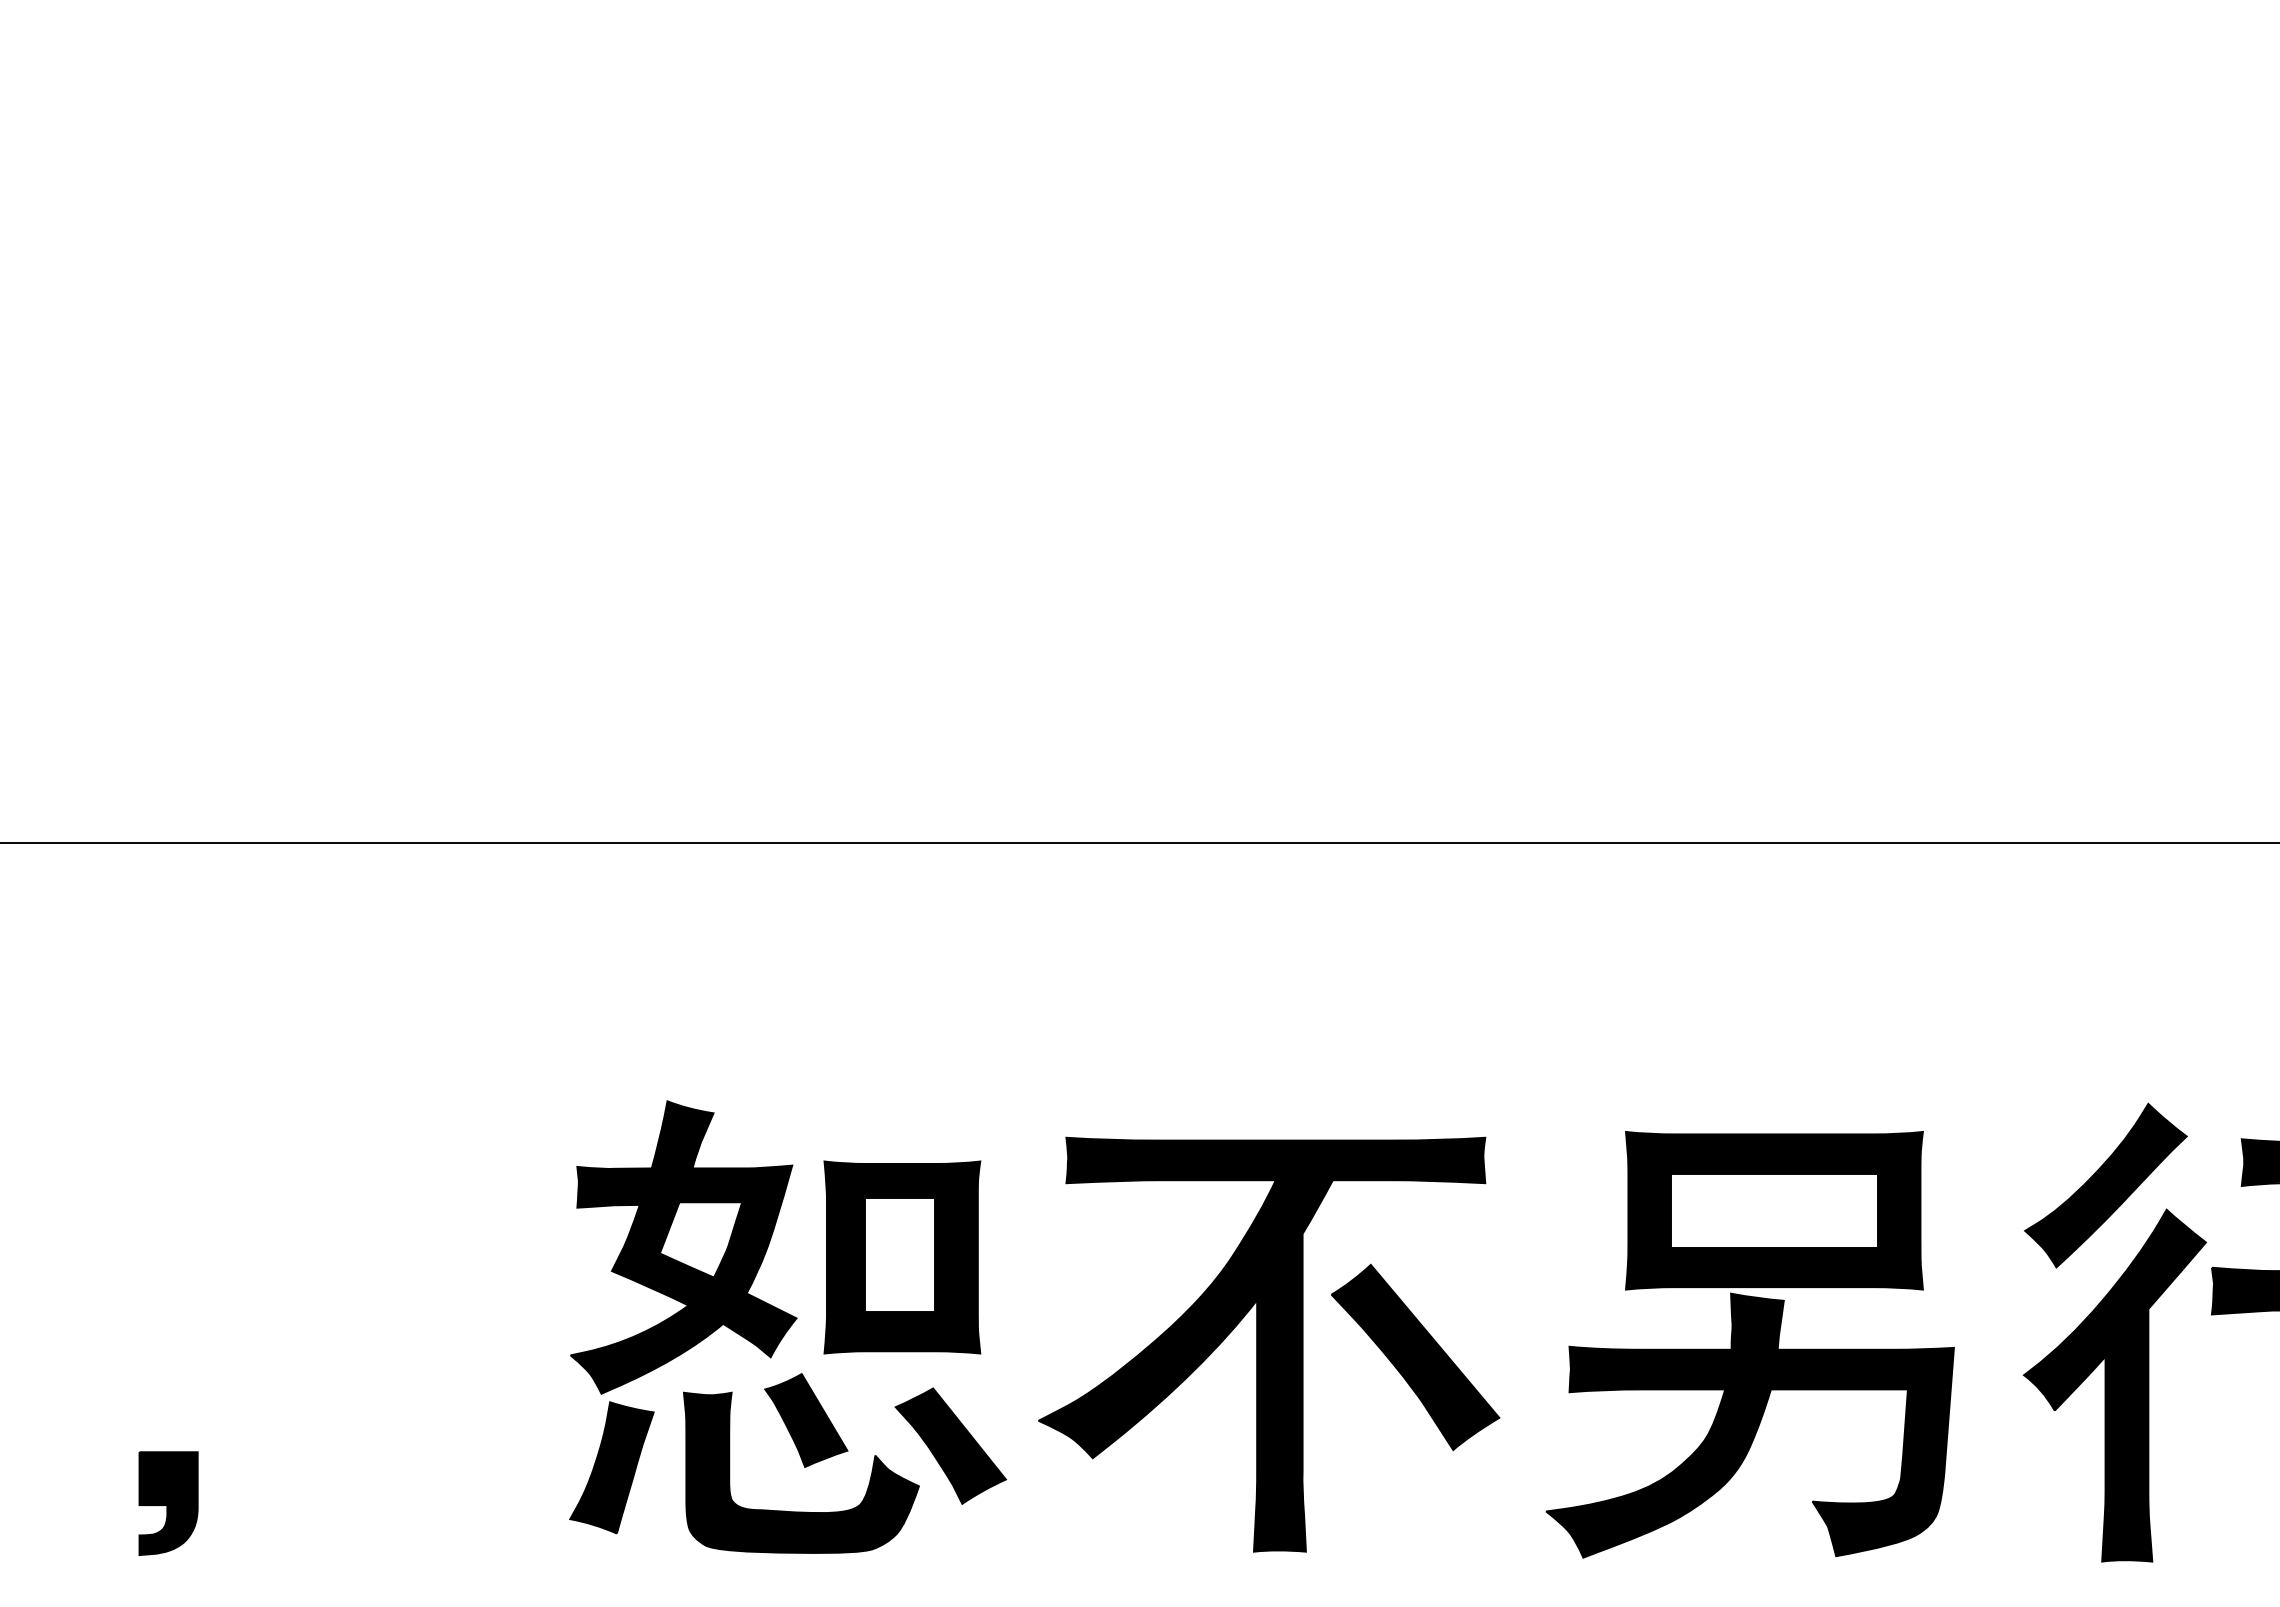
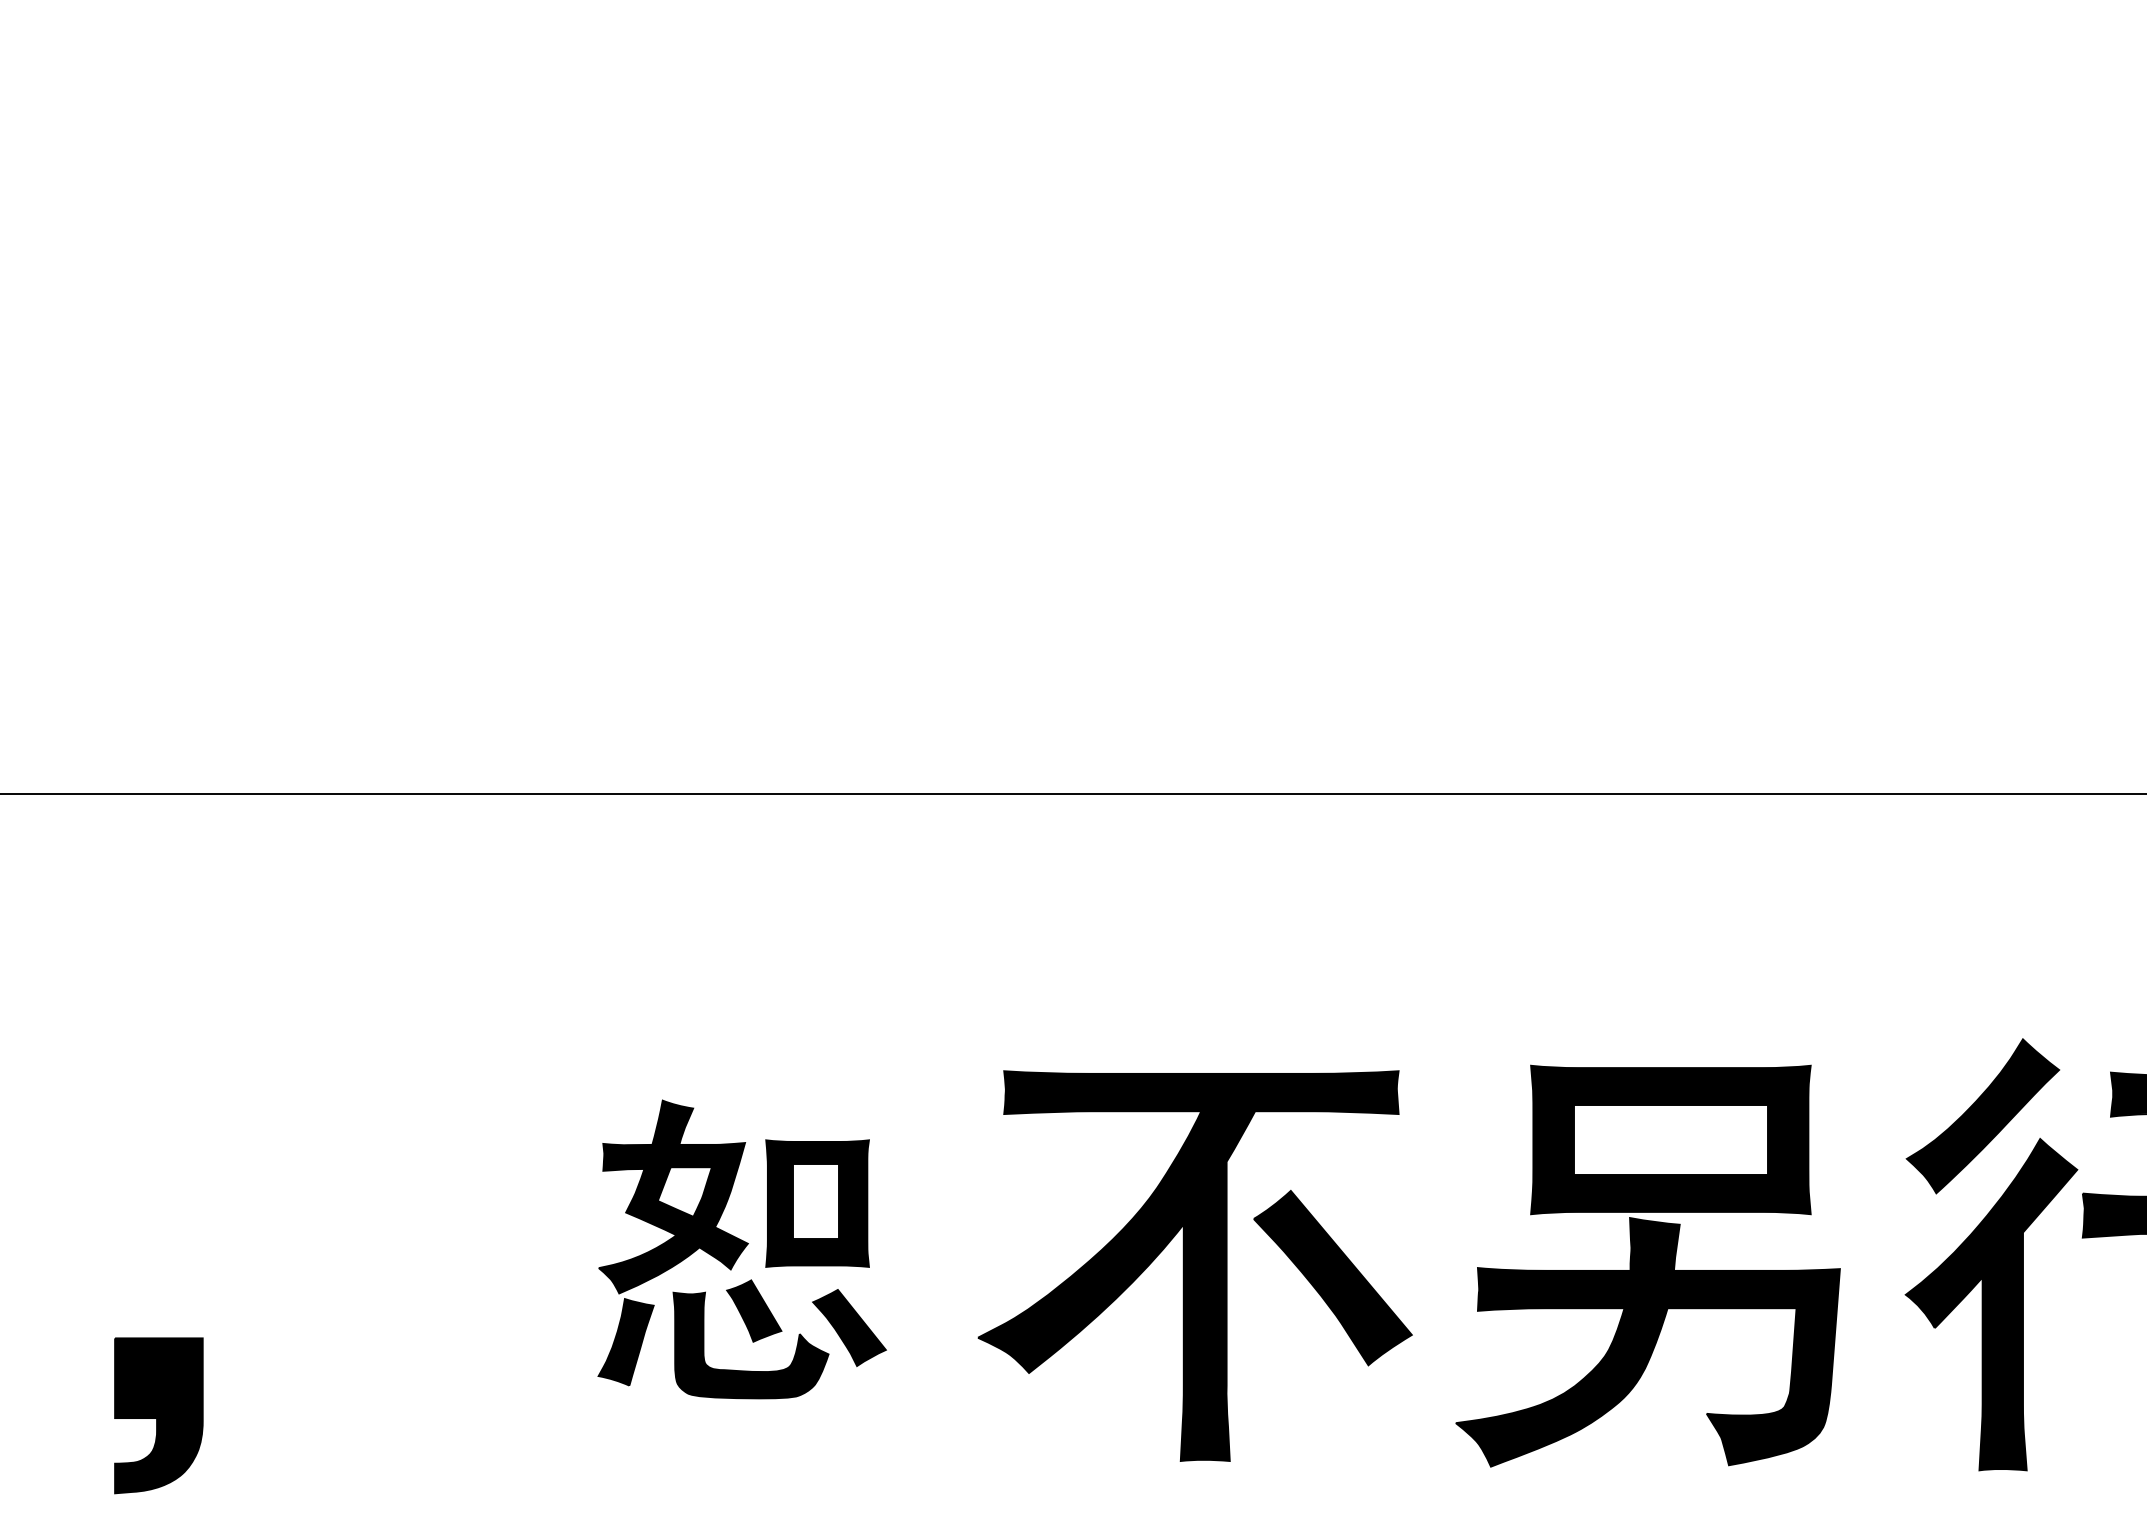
part: (788, 1326) -> (742, 1248), size x0.7
part: (168, 1503) -> (158, 1415), size x1.6

